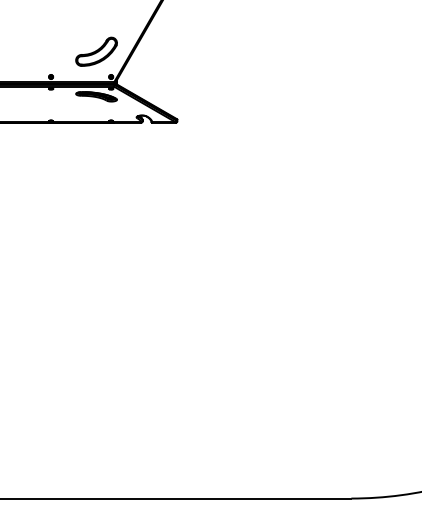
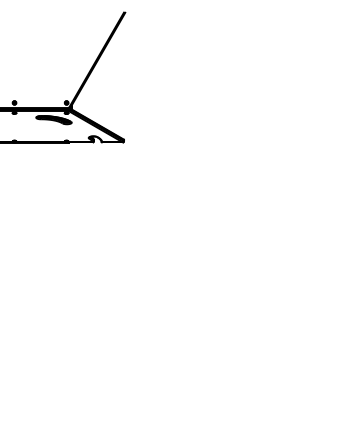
part: (96, 51) -> (53, 80), removed

